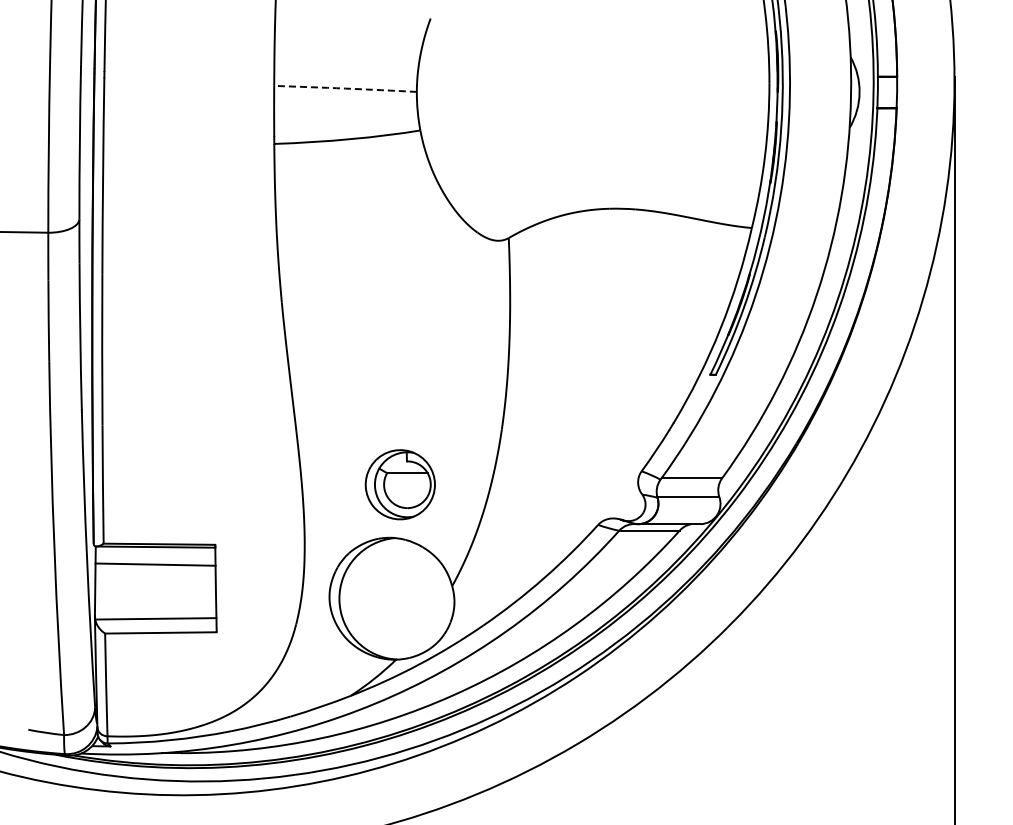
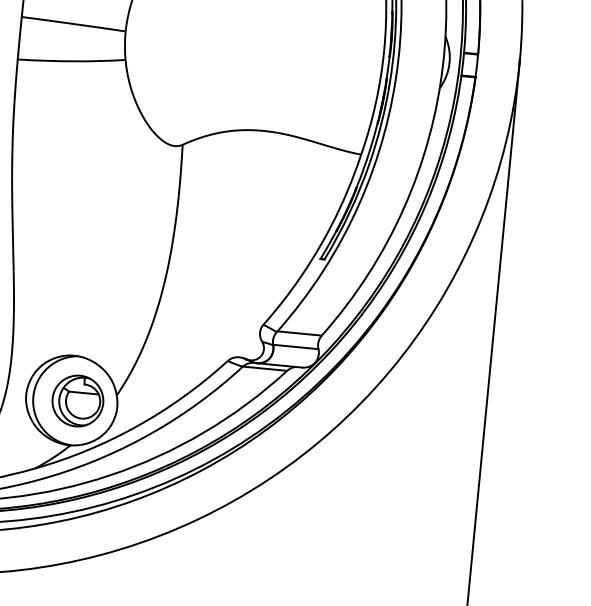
arc: (345, 88) -> (73, 23), dashed -> solid
part: (399, 484) -> (77, 400), moved

